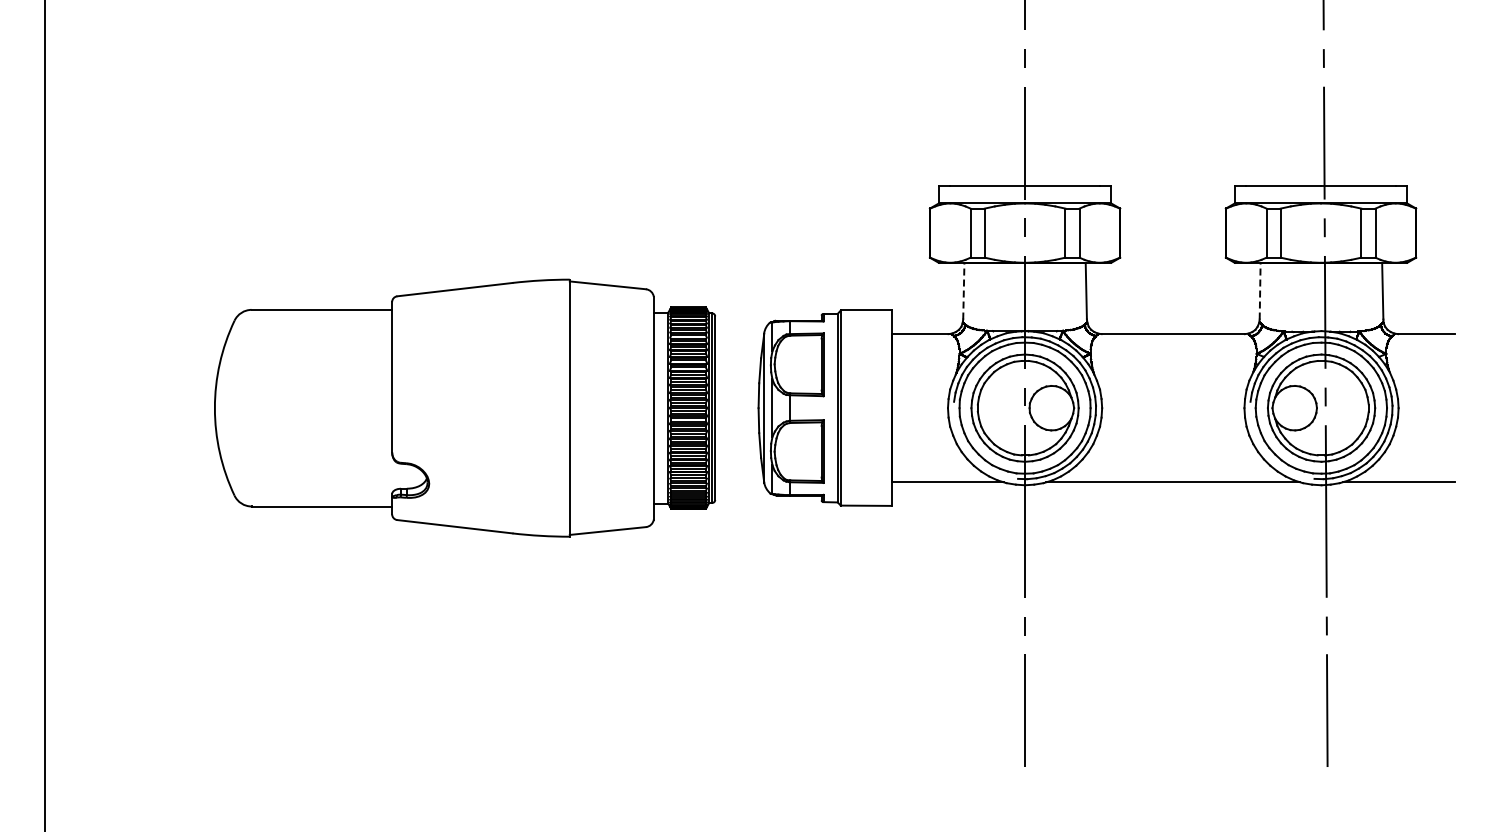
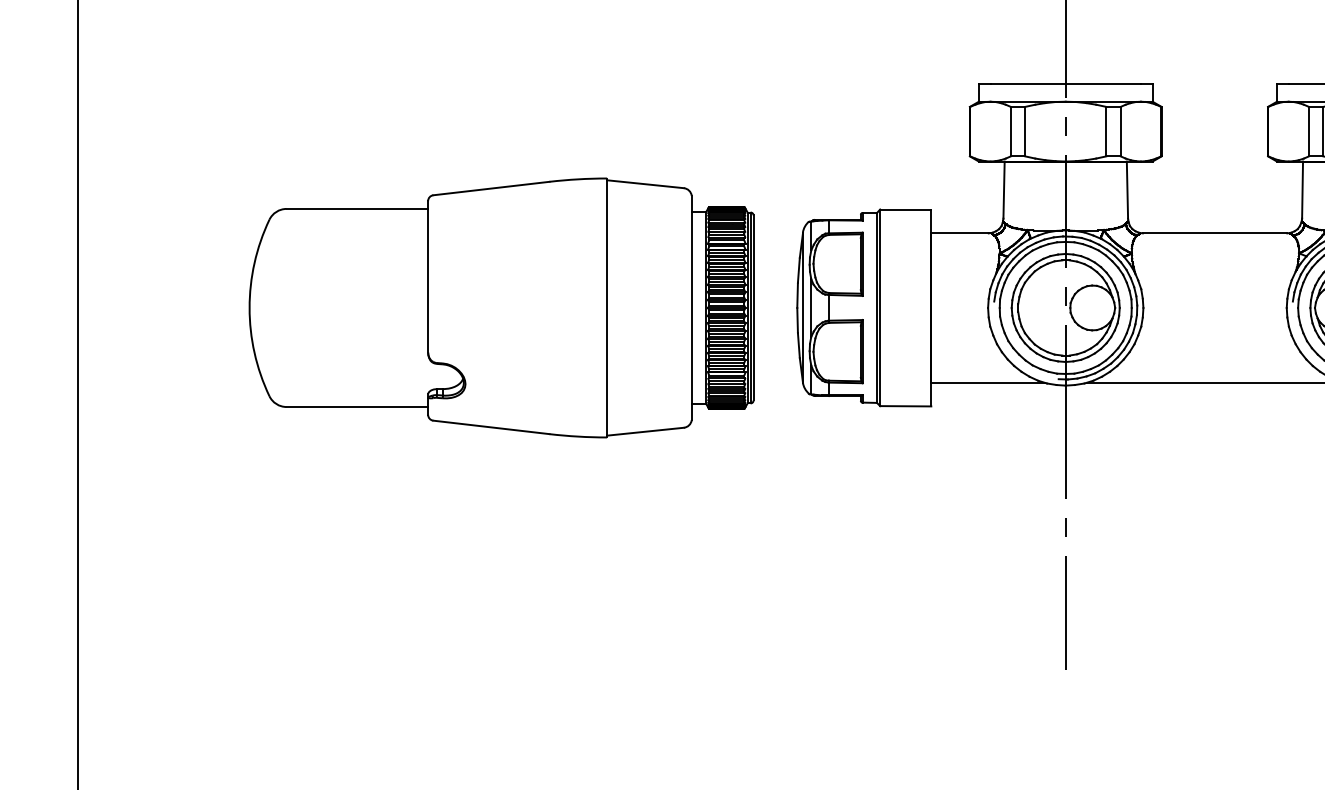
line: (963, 290) -> (1003, 189), dashed -> solid
line: (1260, 290) -> (1302, 189), dashed -> solid

